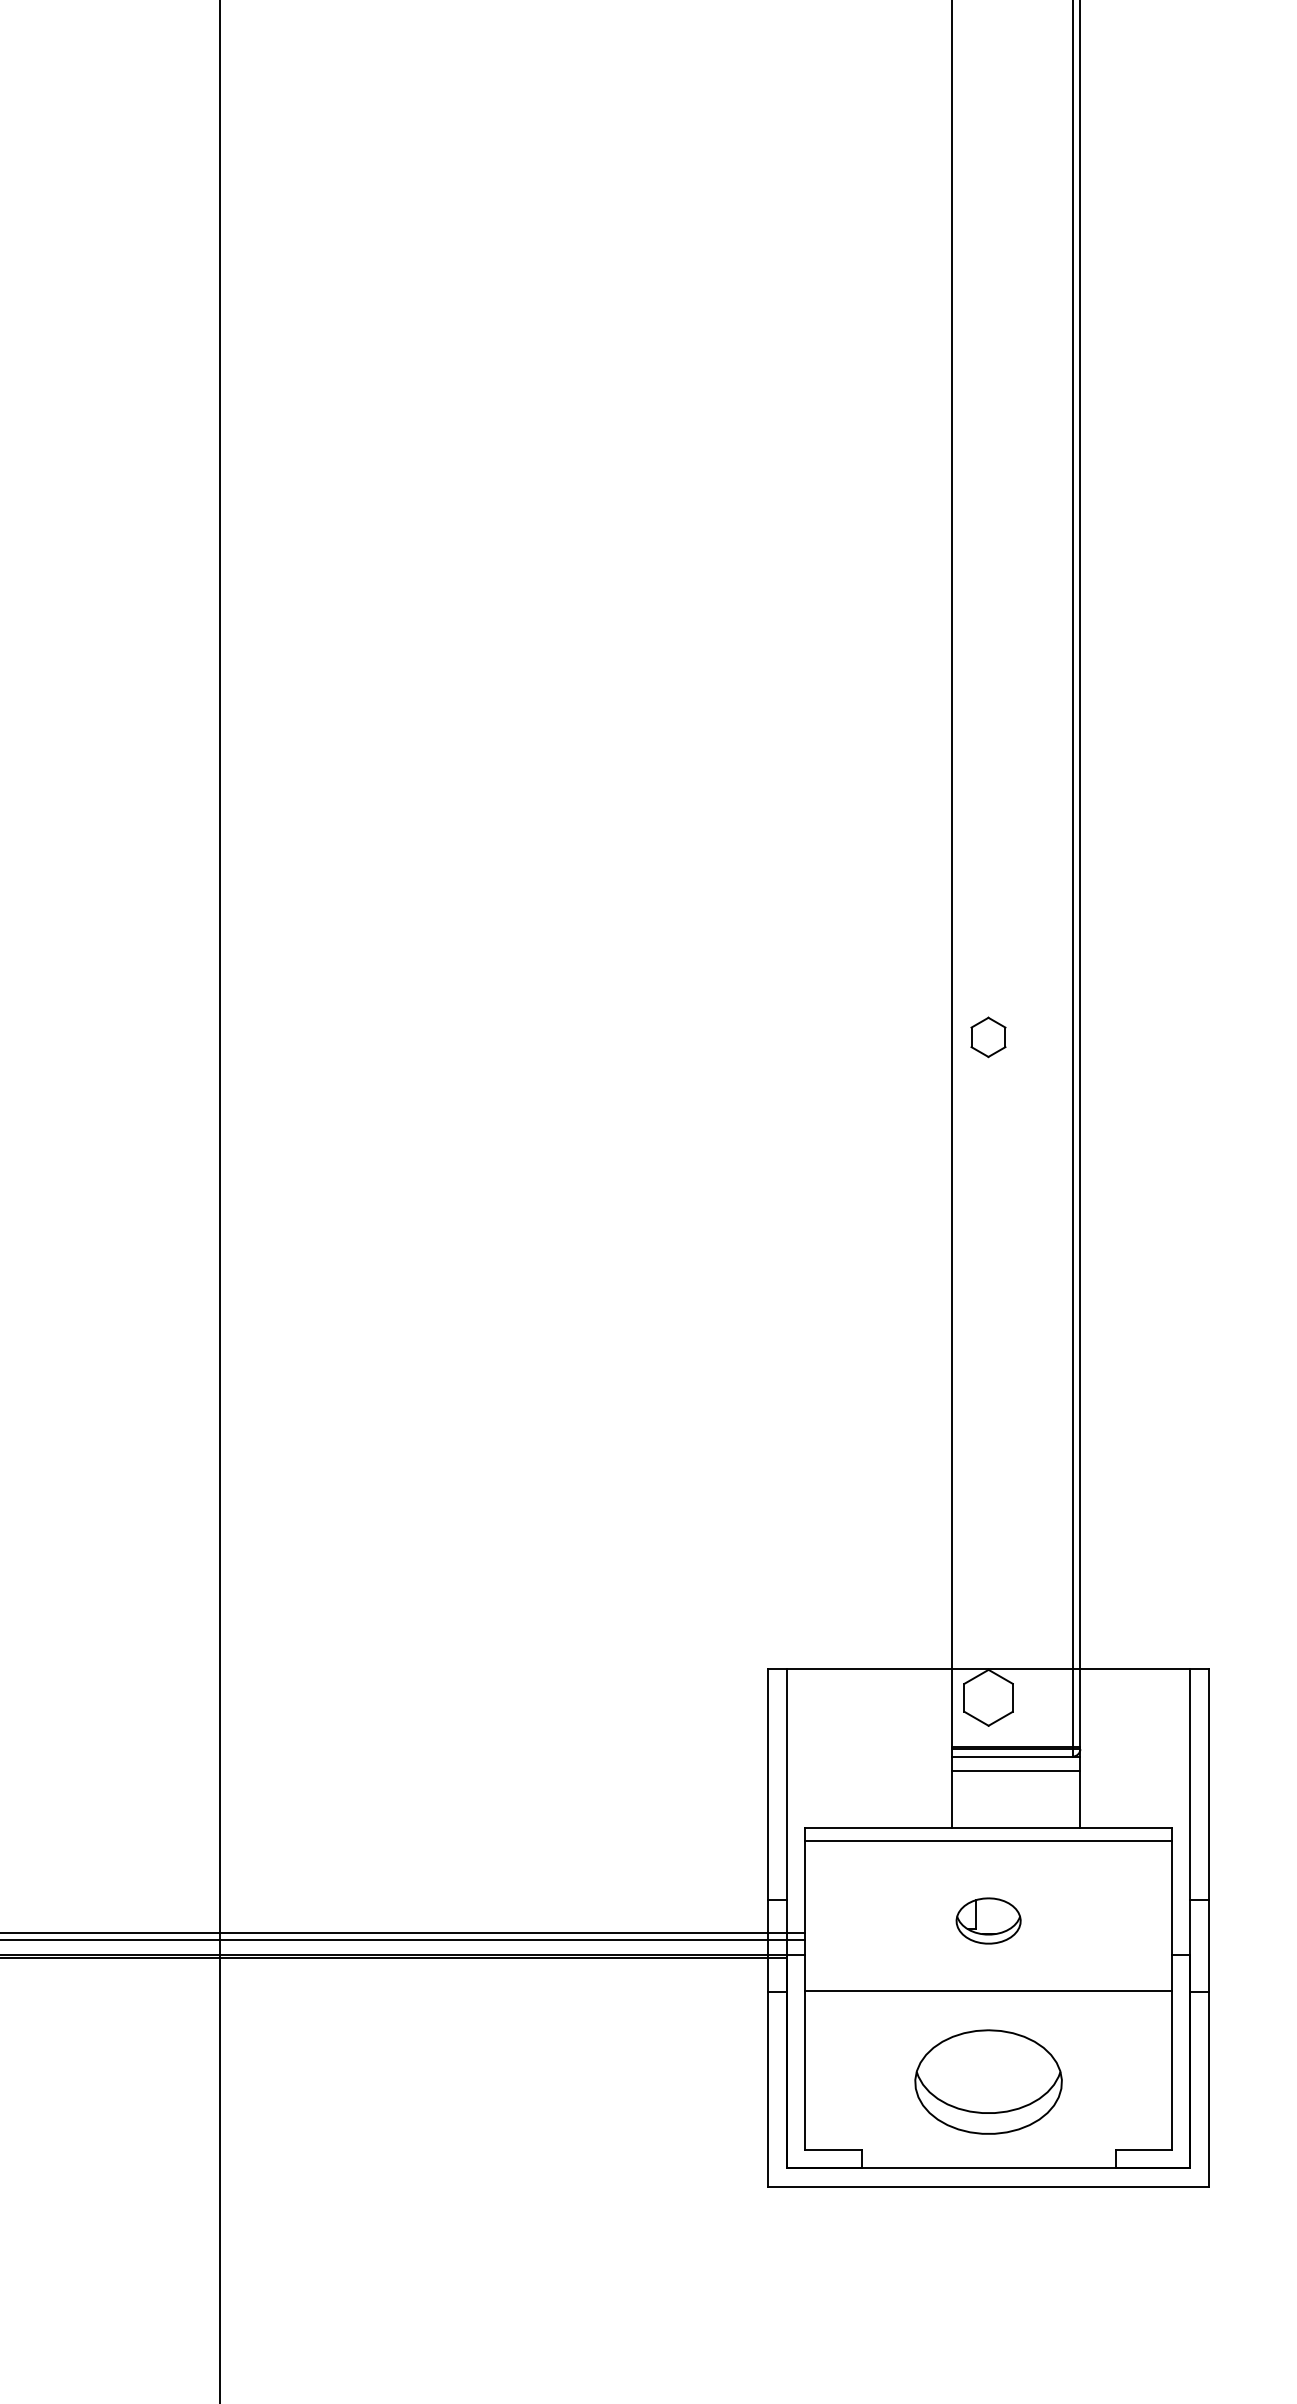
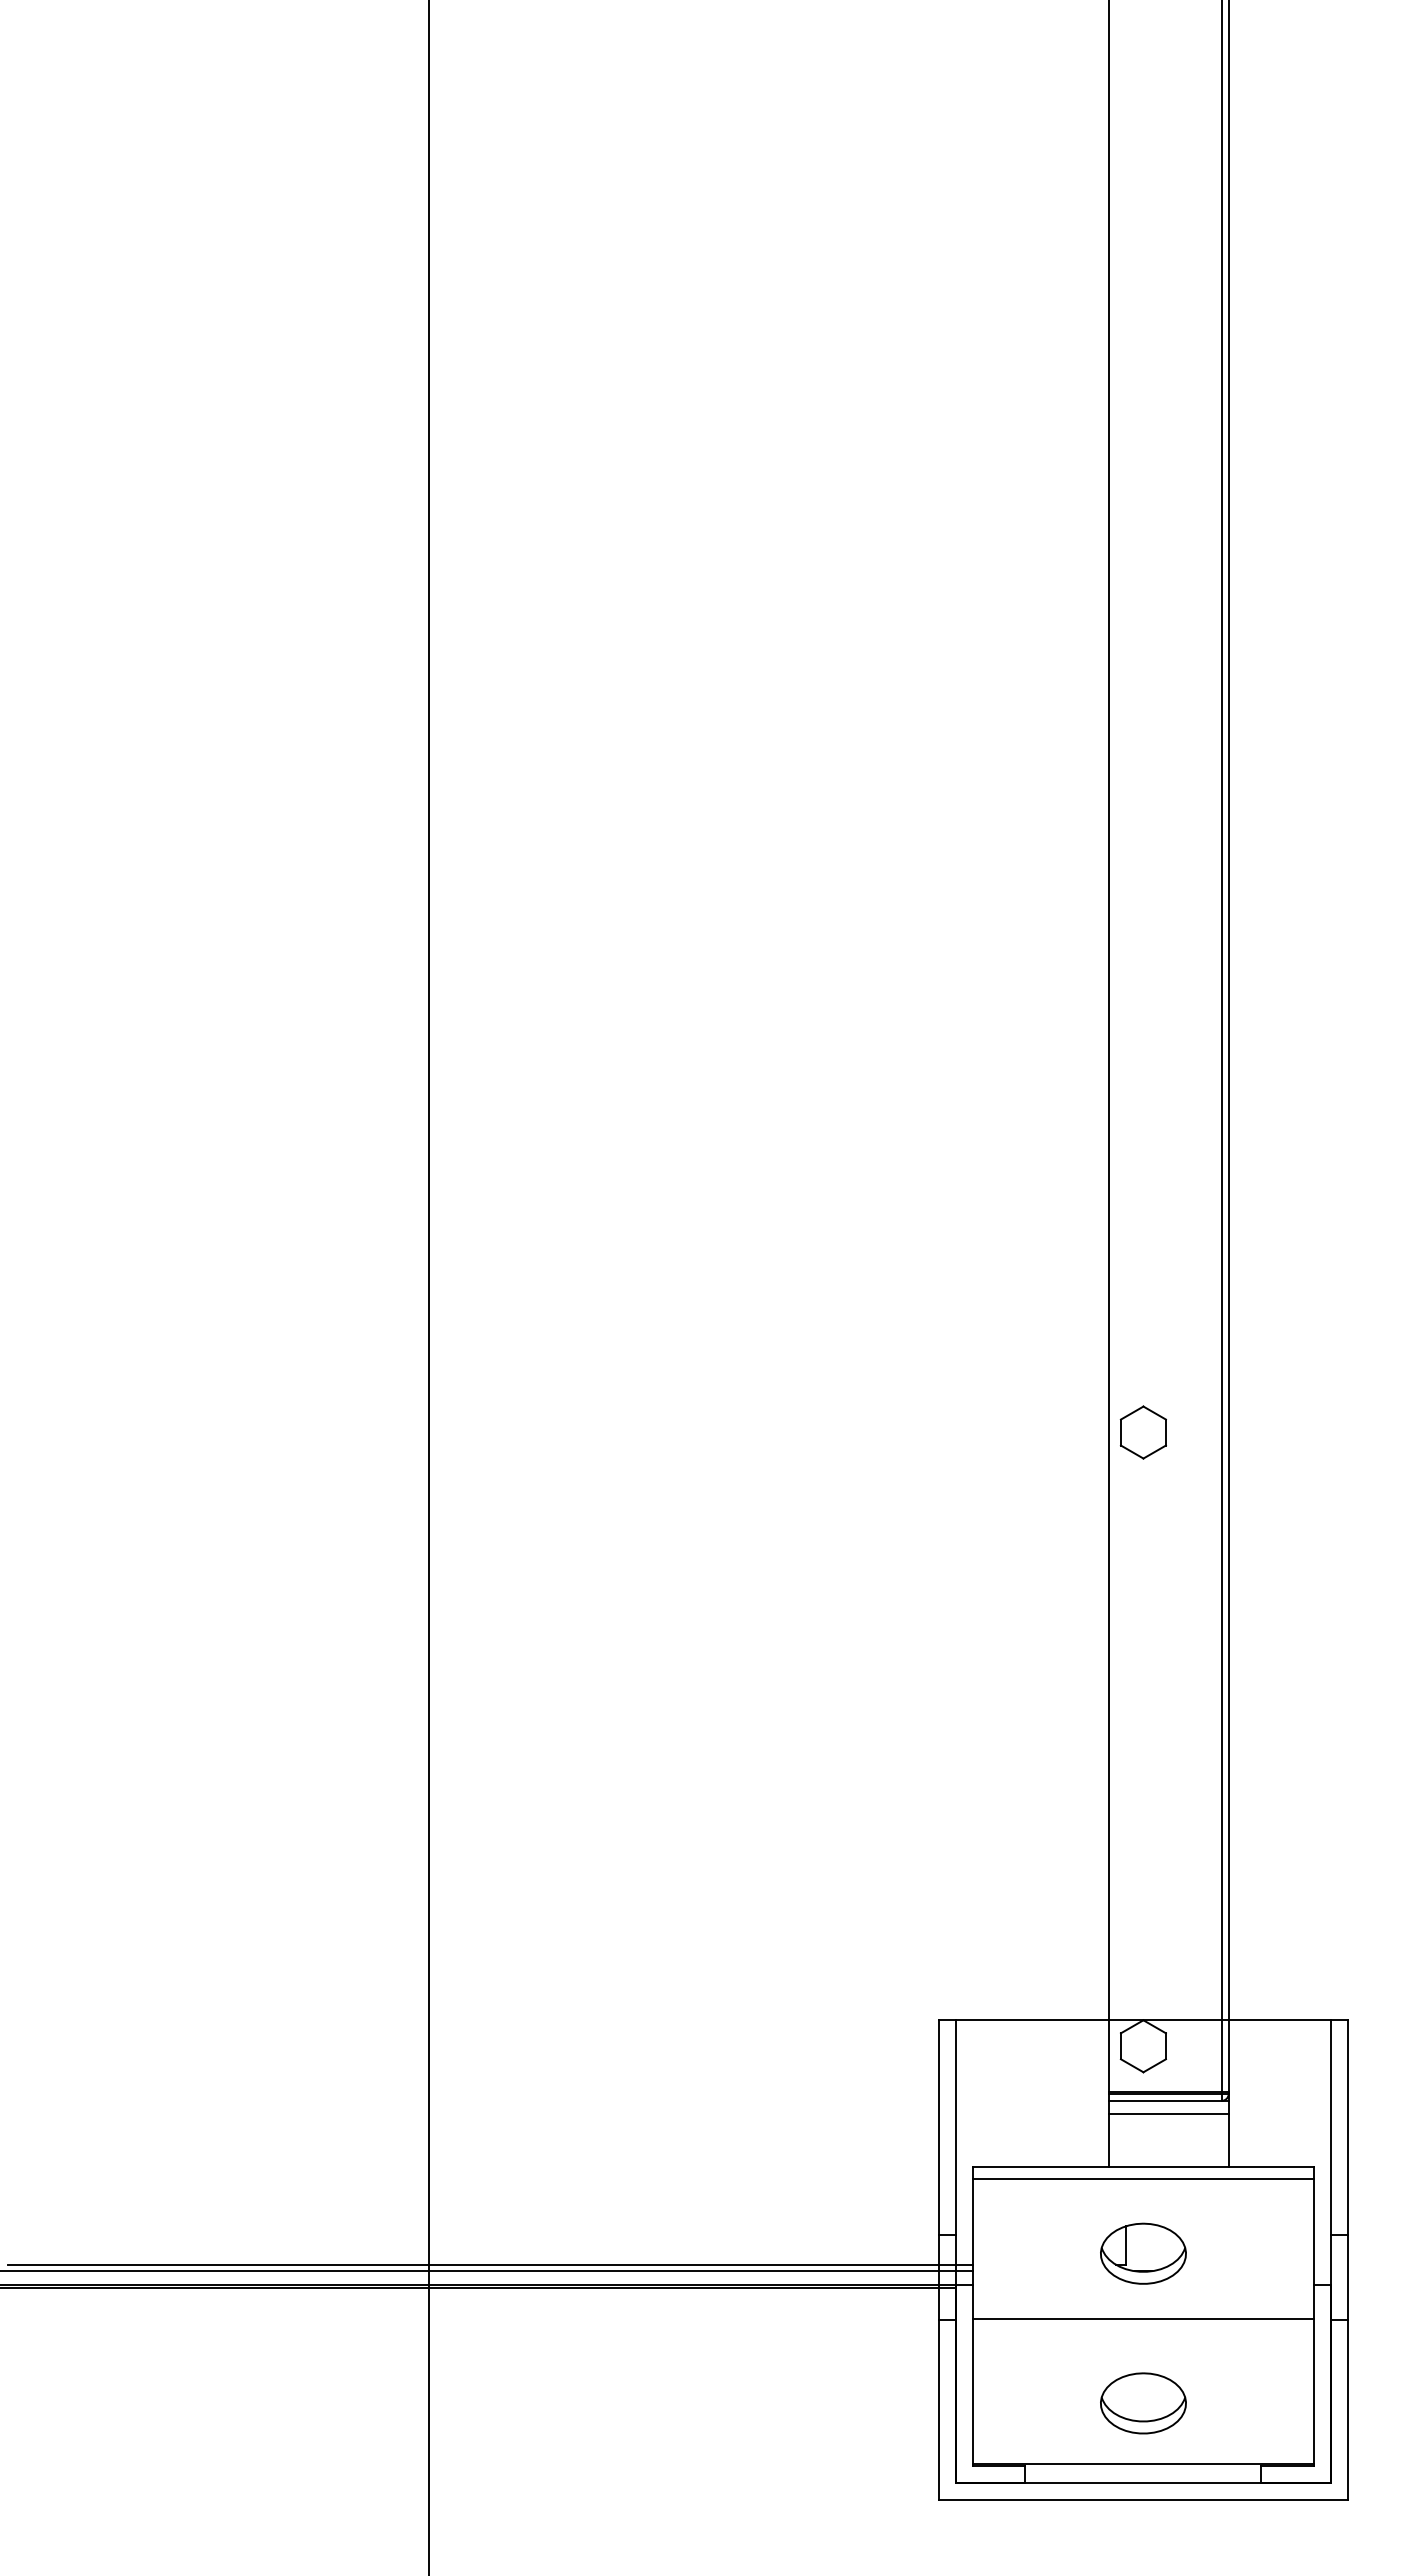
part: (987, 1037) -> (1142, 1432), size x1.43
part: (988, 1920) -> (1143, 2253), size x1.43
part: (988, 2082) -> (1143, 2403), size x0.62
line: (987, 2146) -> (1142, 2463), added

